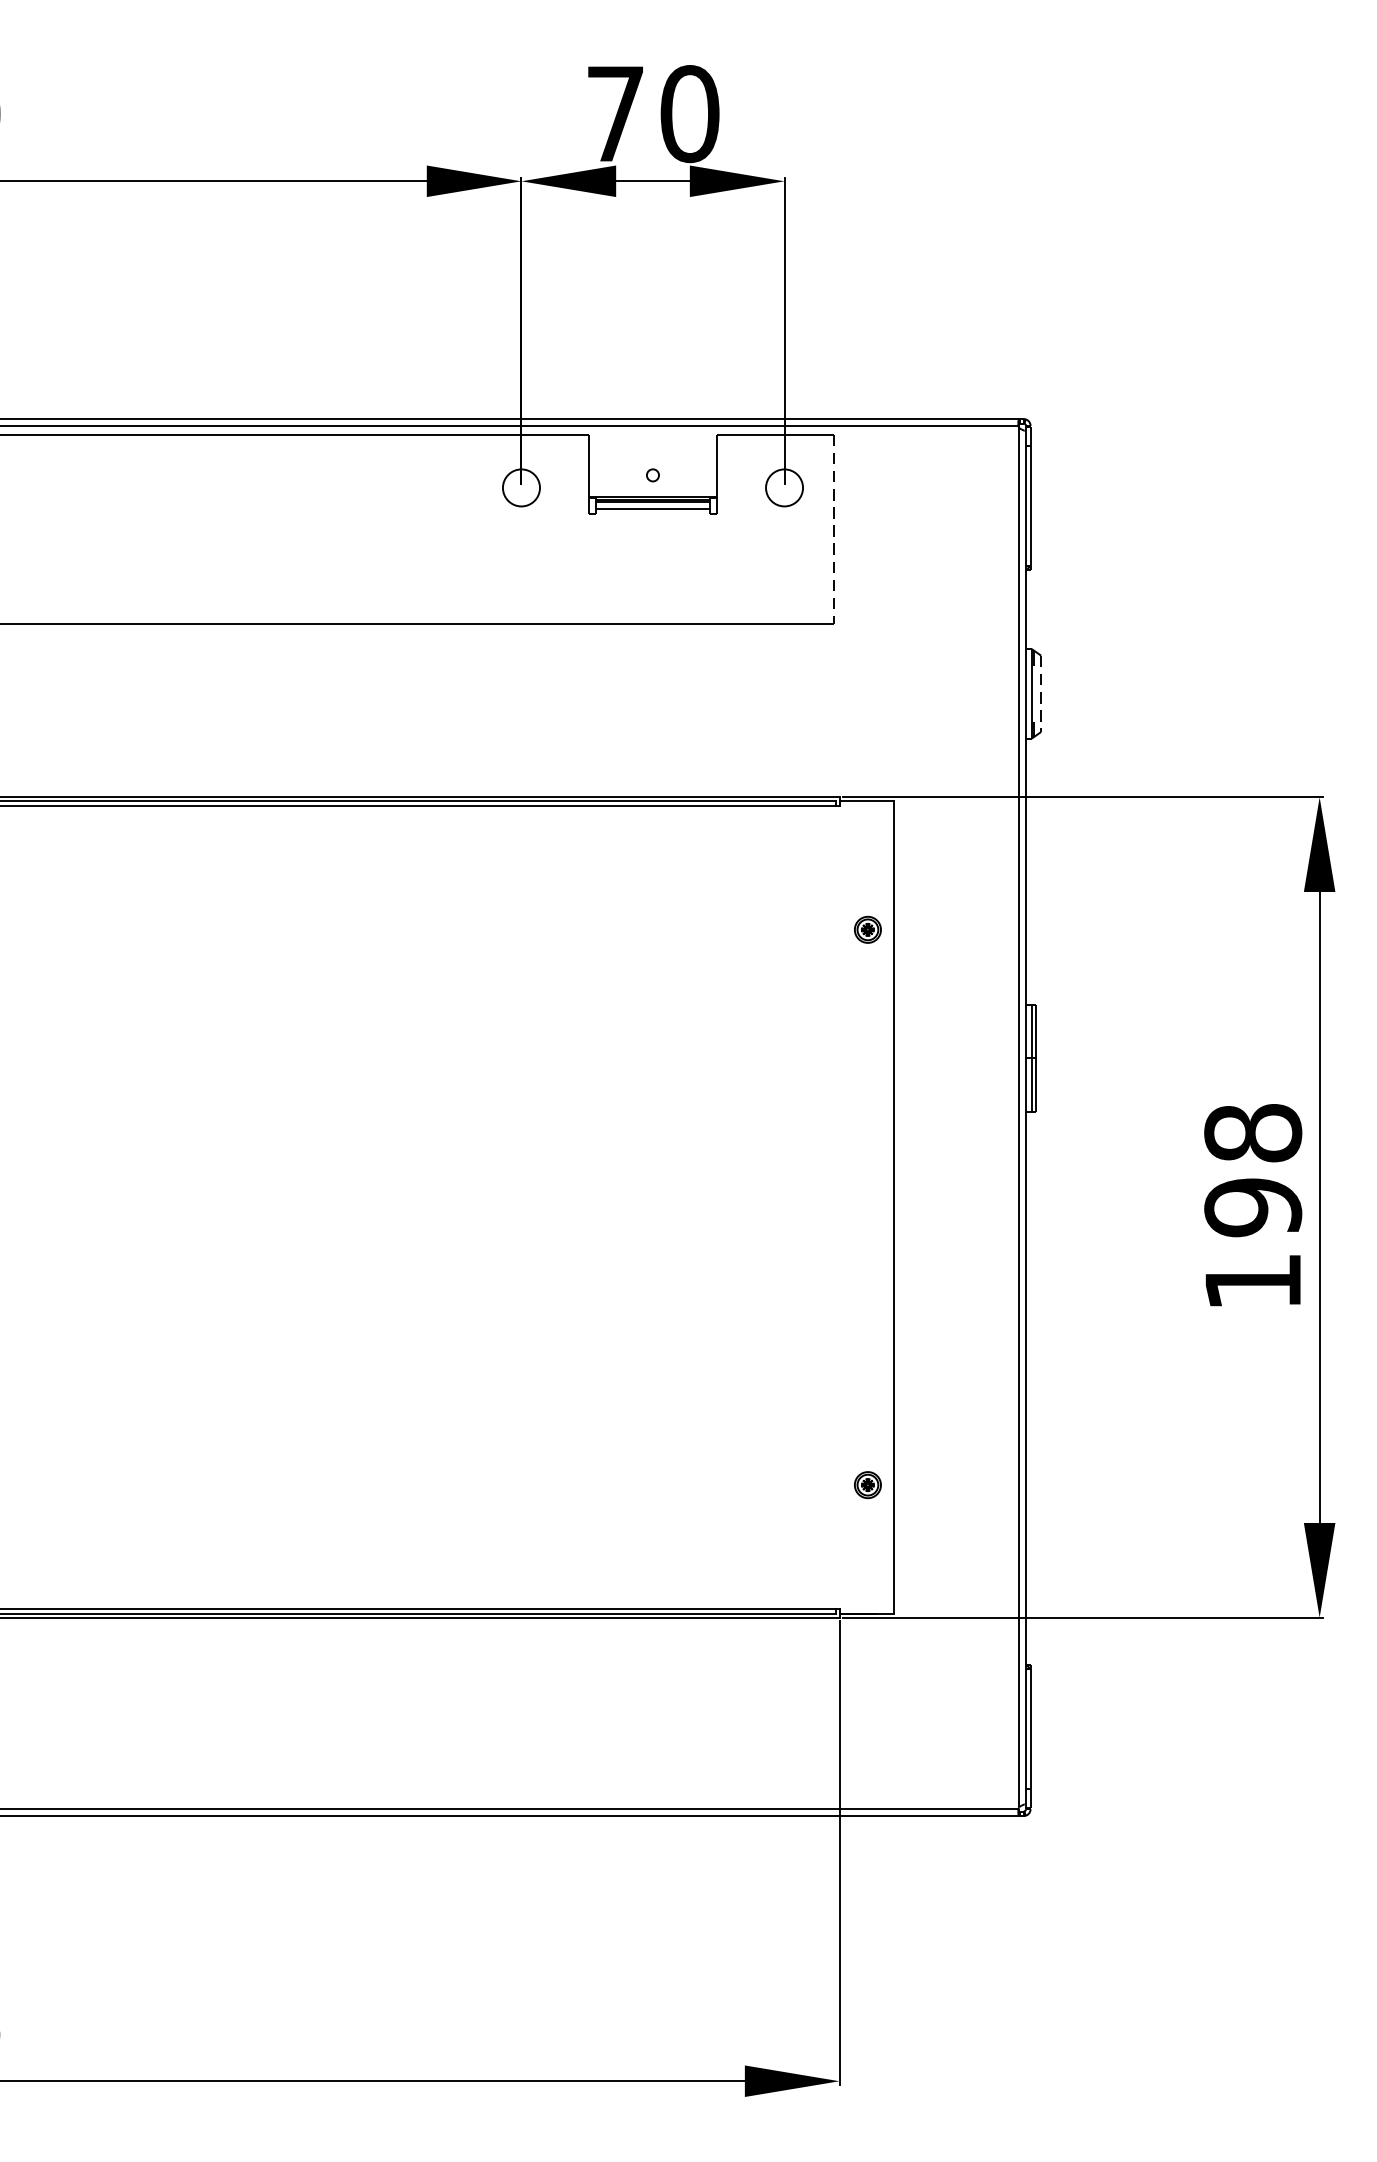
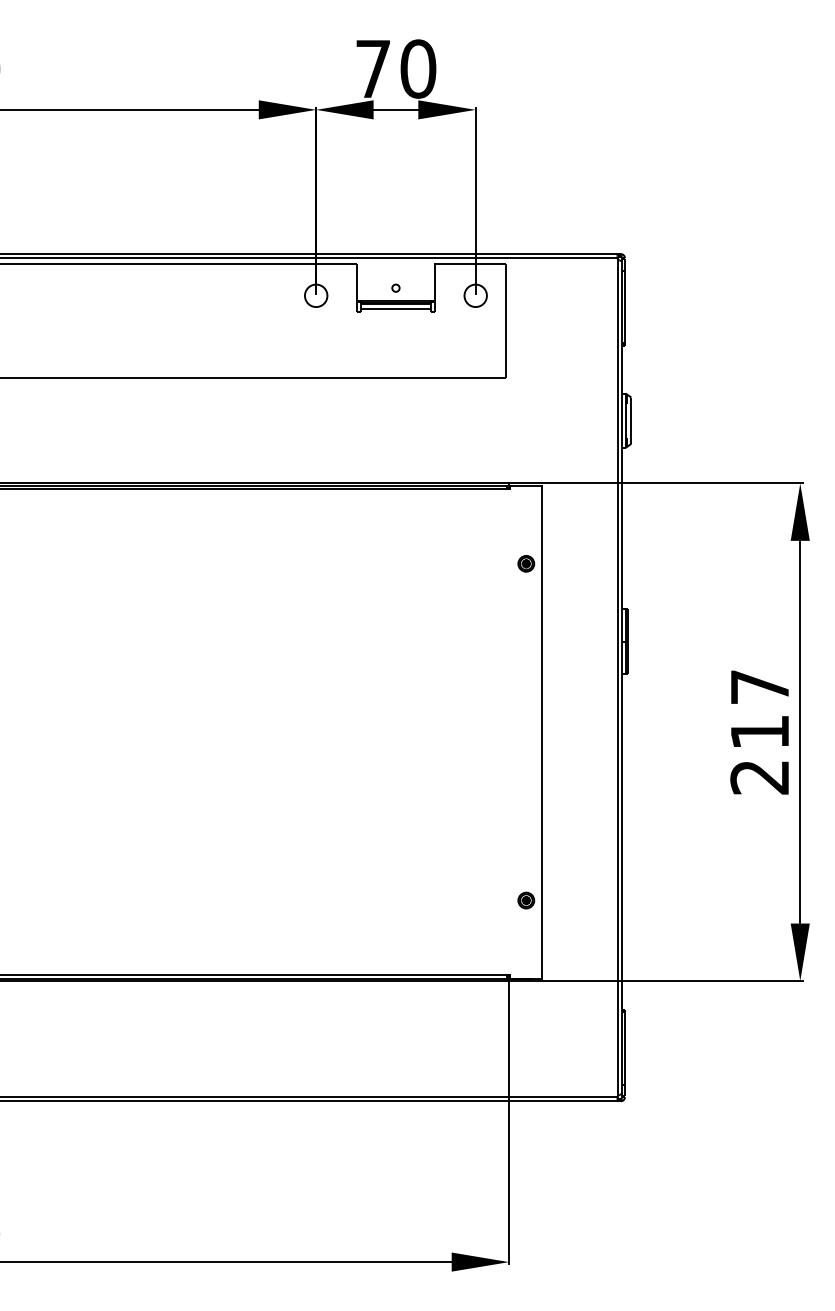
line: (833, 530) -> (505, 321), dashed -> solid
line: (1041, 695) -> (631, 421), dashed -> solid
text: (1252, 1206) -> (759, 731), 198 -> 217

